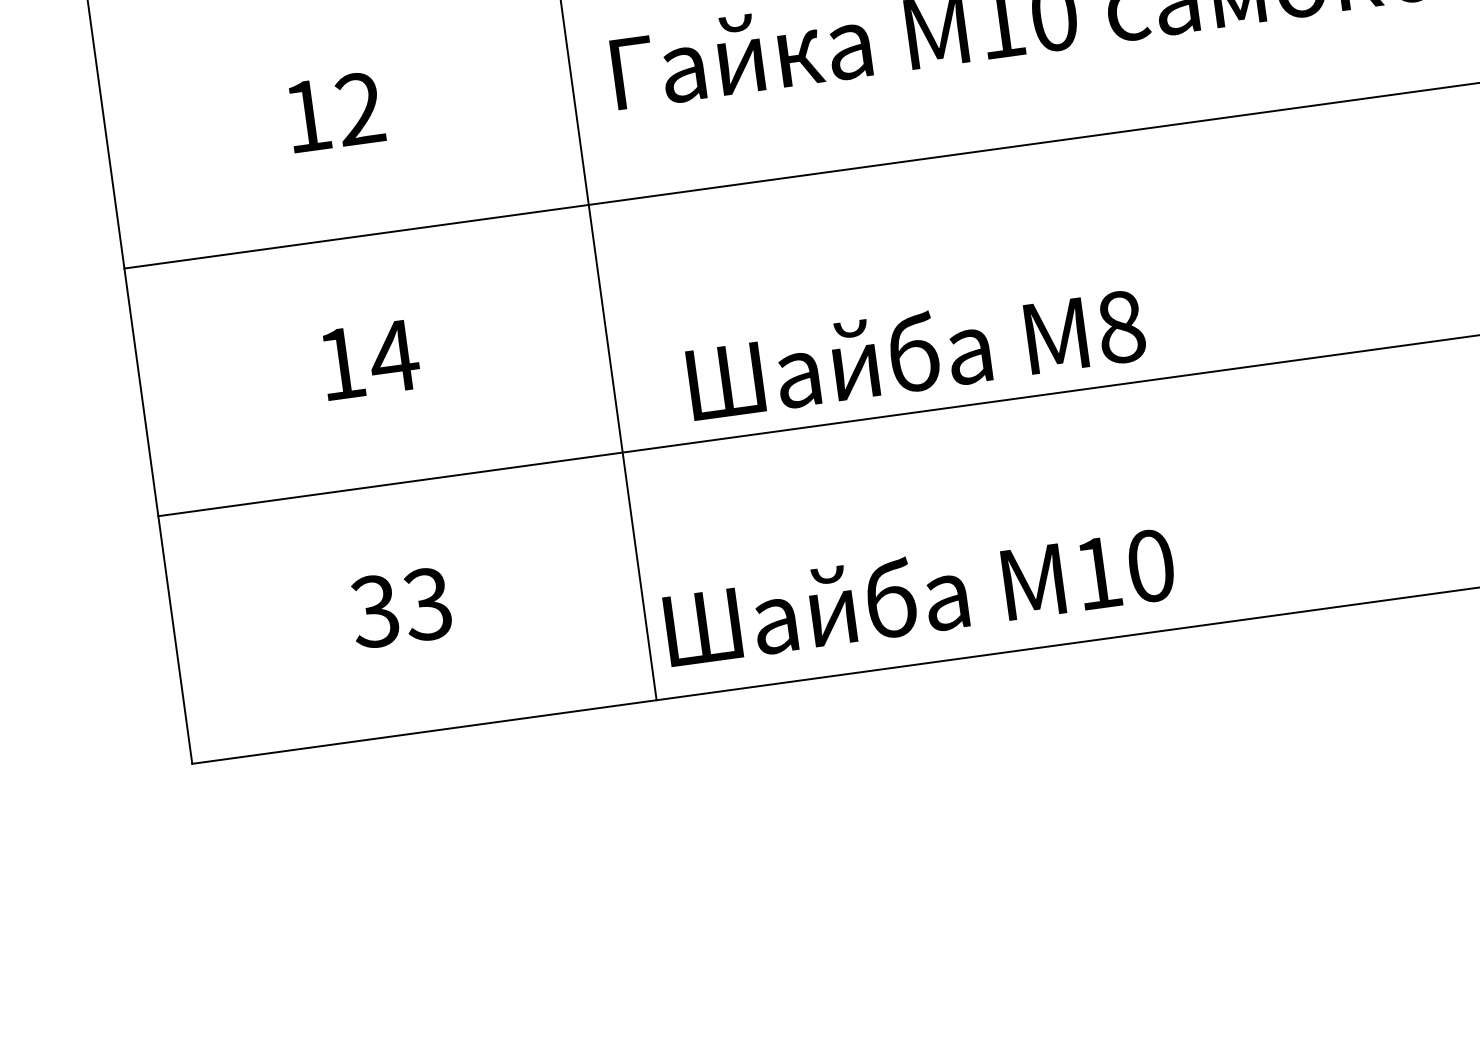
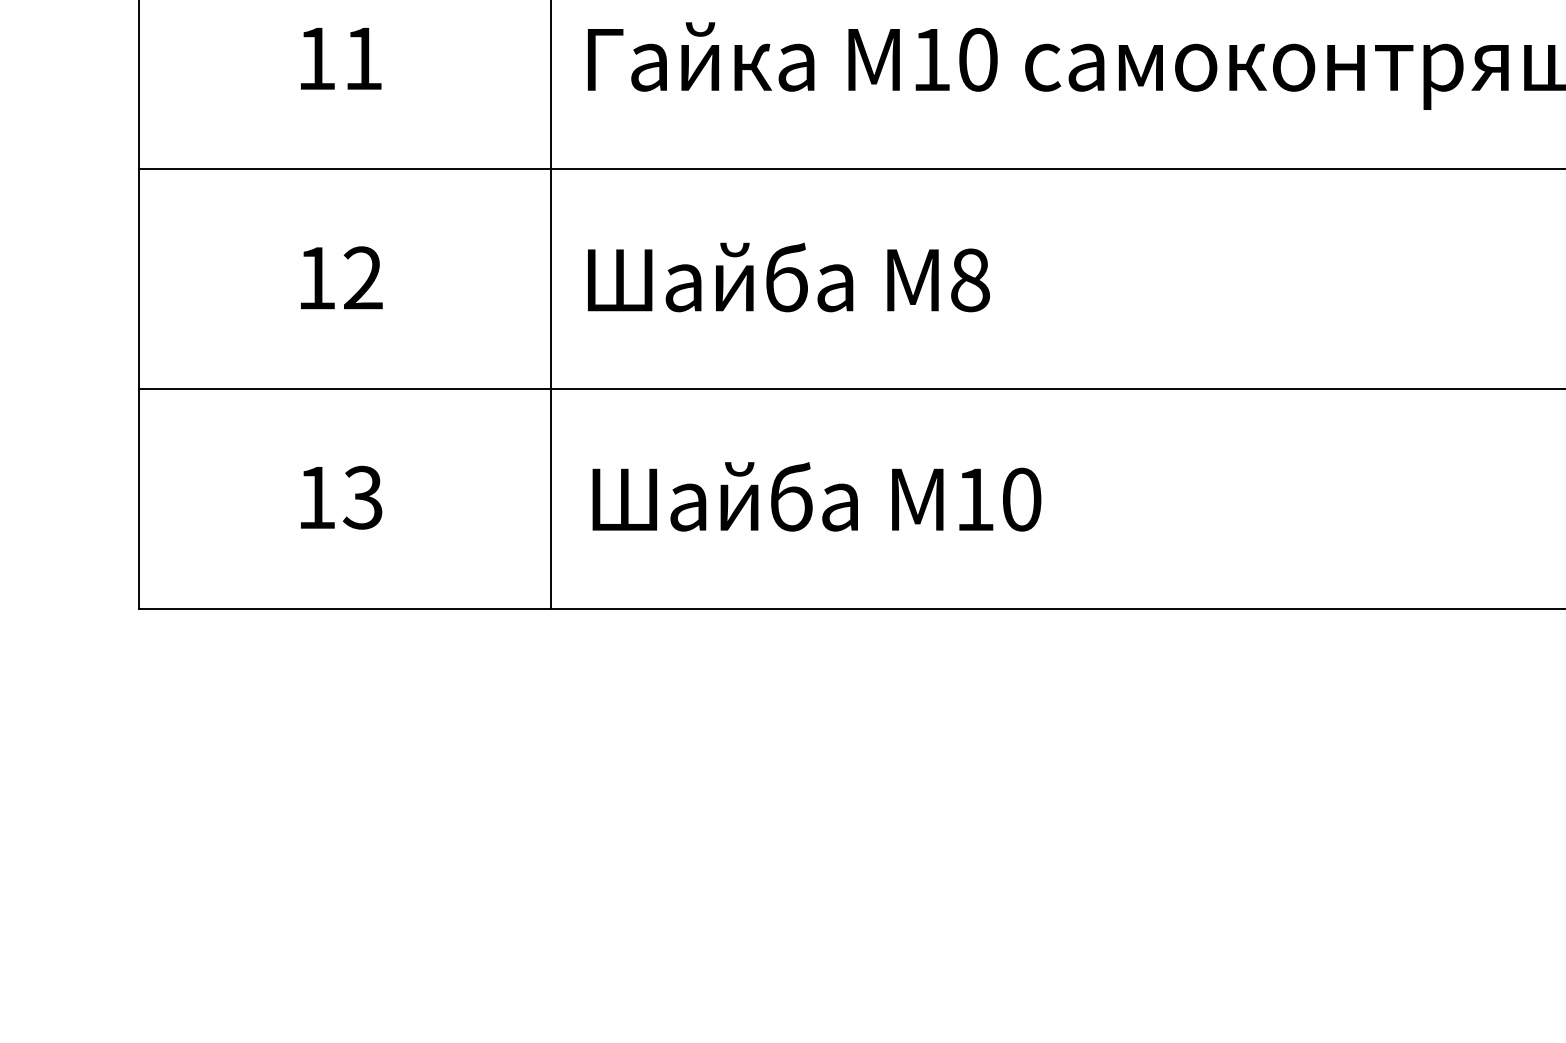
text: (359, 107) -> (362, 57), 12 -> 11
text: (915, 352) -> (788, 277), moved
text: (394, 355) -> (363, 277), 14 -> 12
text: (918, 594) -> (816, 496), moved
text: (374, 611) -> (315, 497), 33 -> 13

